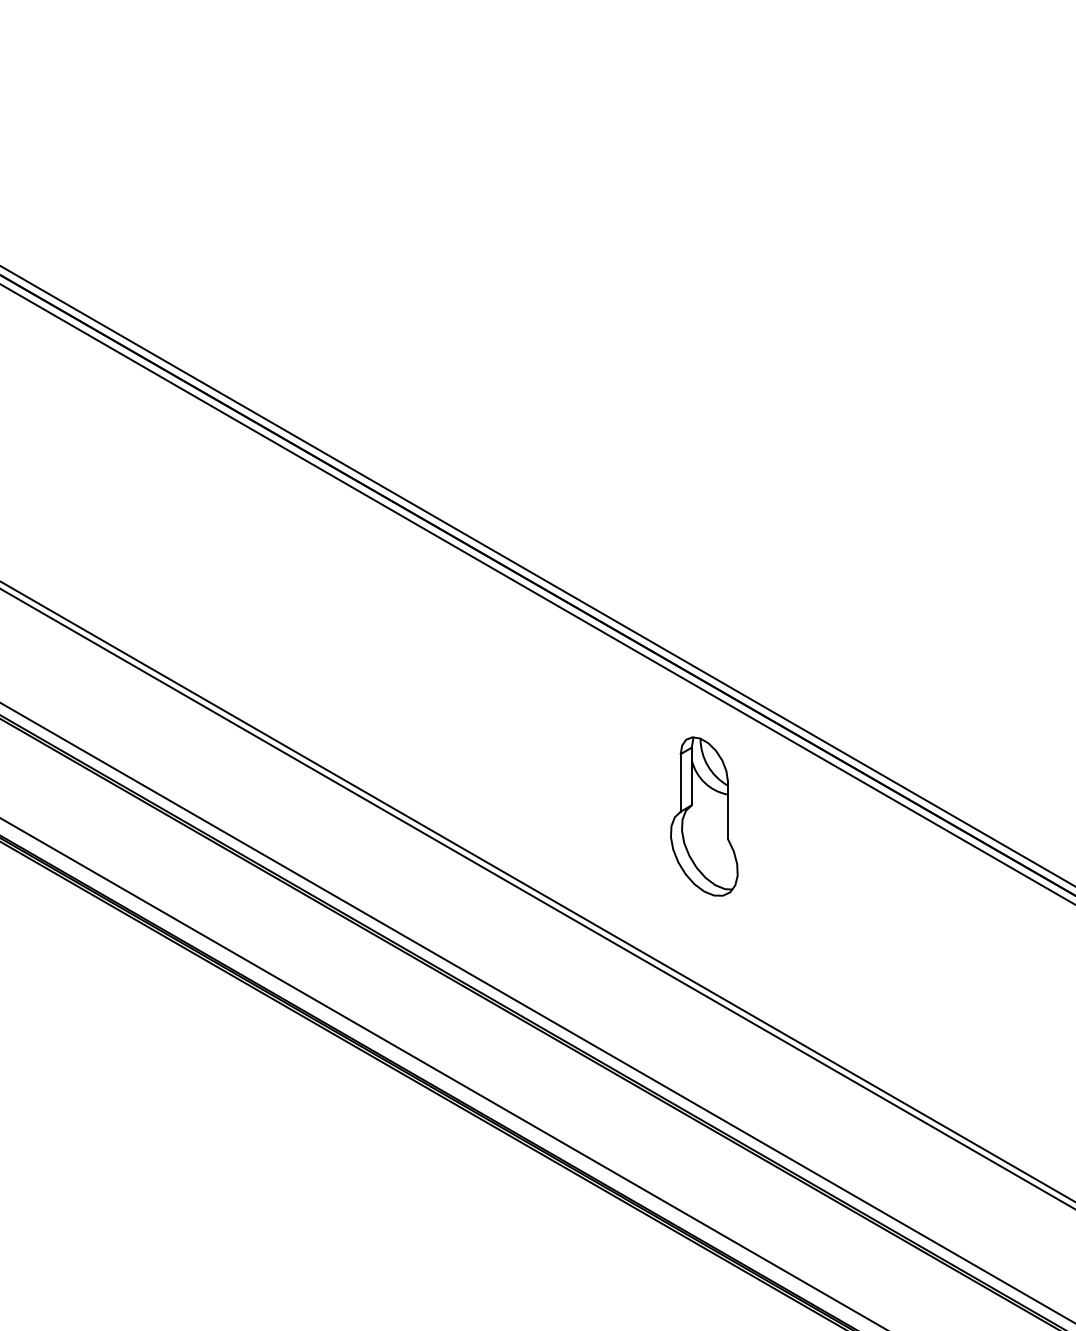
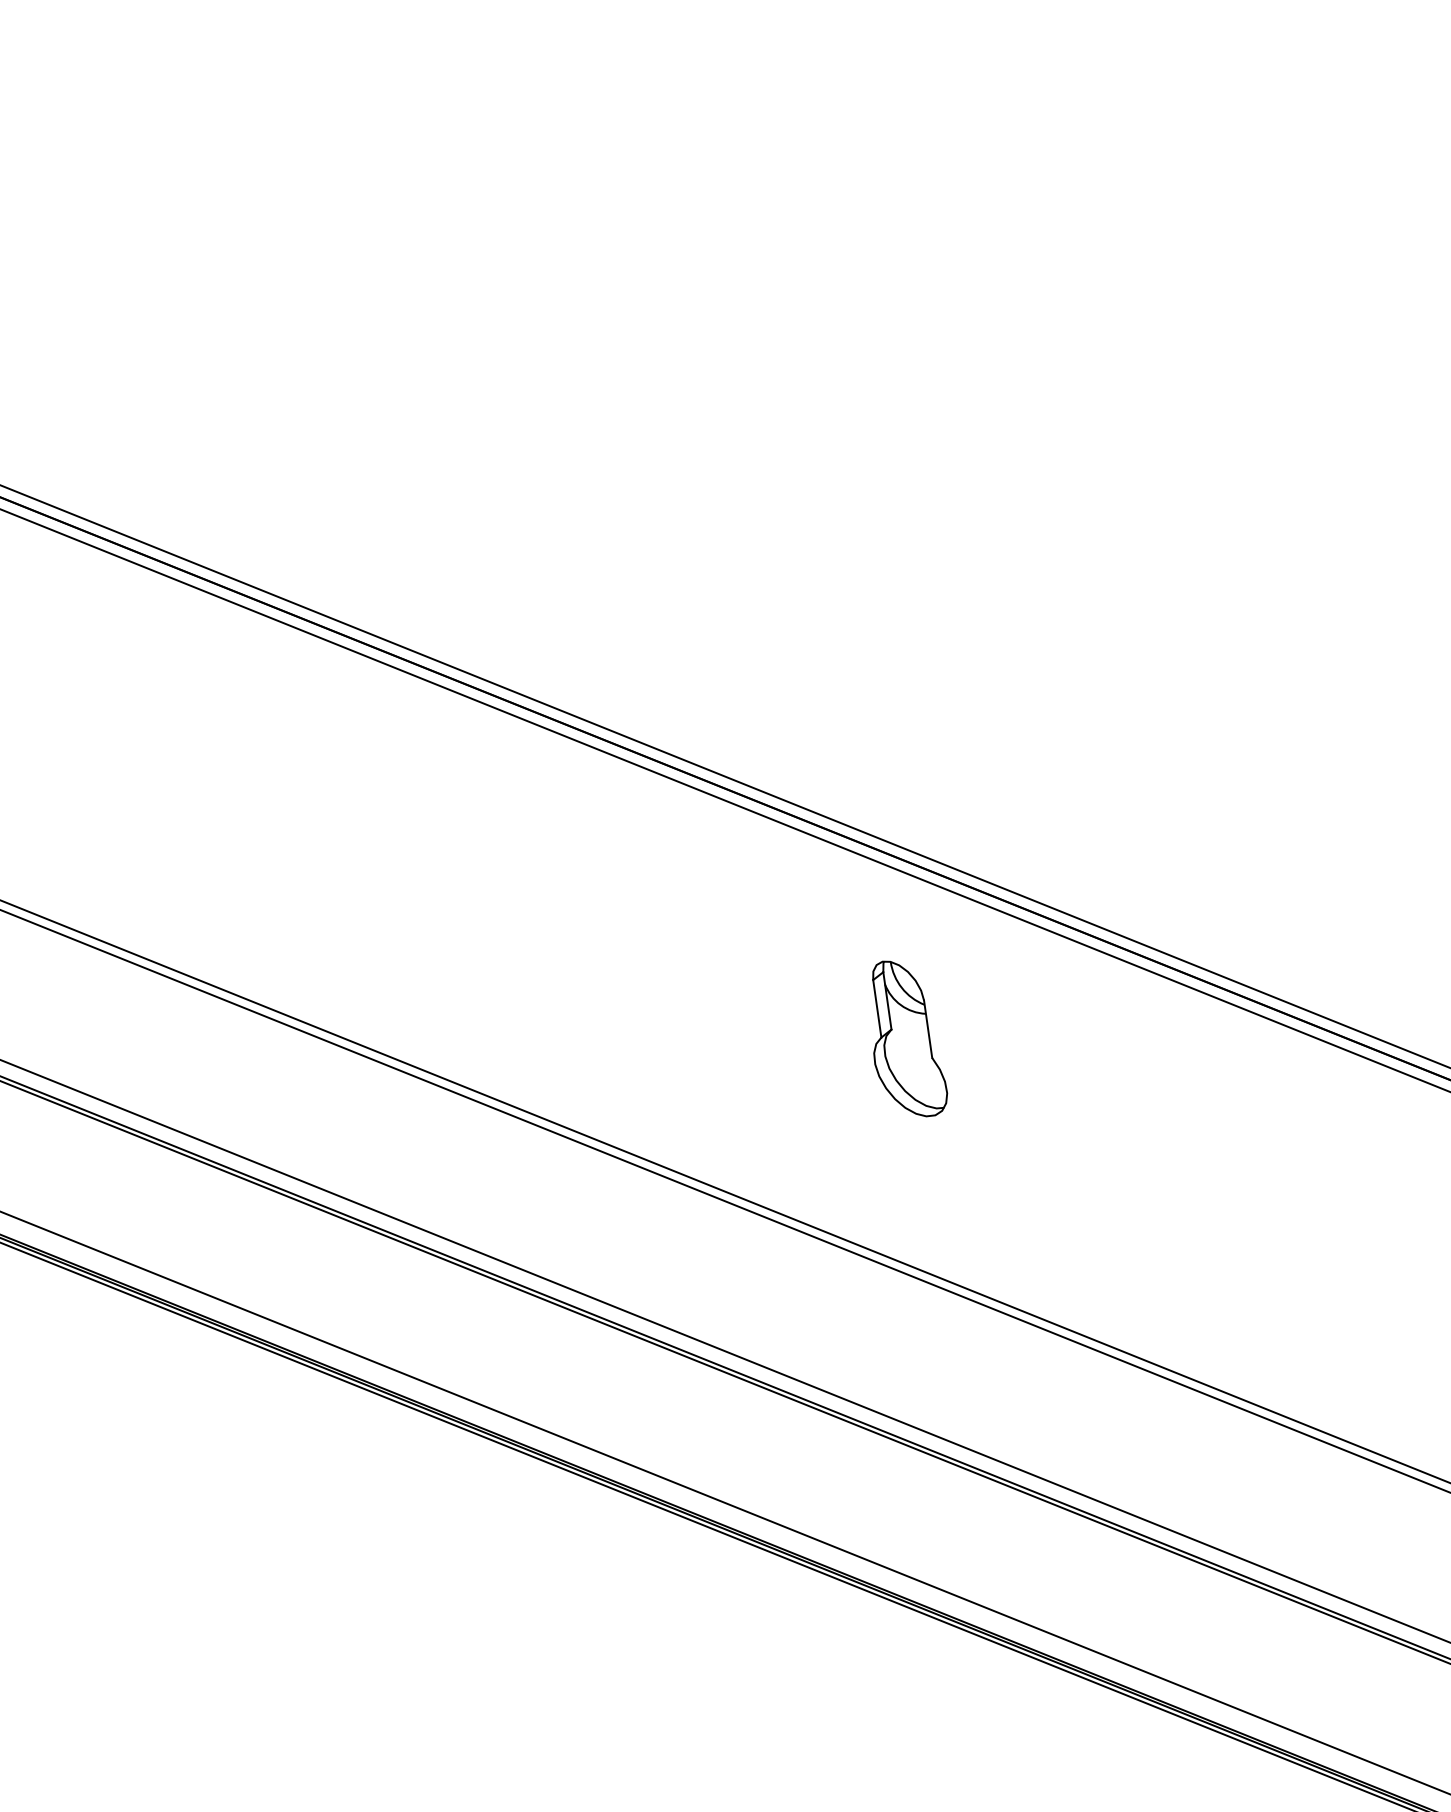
part: (703, 816) -> (904, 1038), size x0.71

